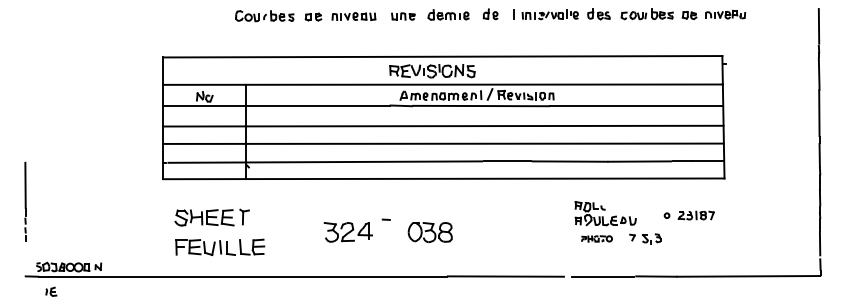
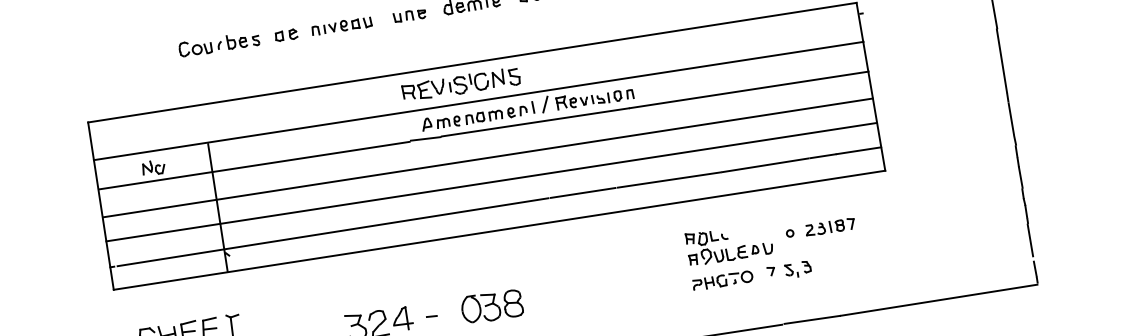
part: (688, 215) -> (819, 228), moved
line: (385, 219) -> (430, 316), moved
part: (596, 238) -> (721, 280), size x1.43

